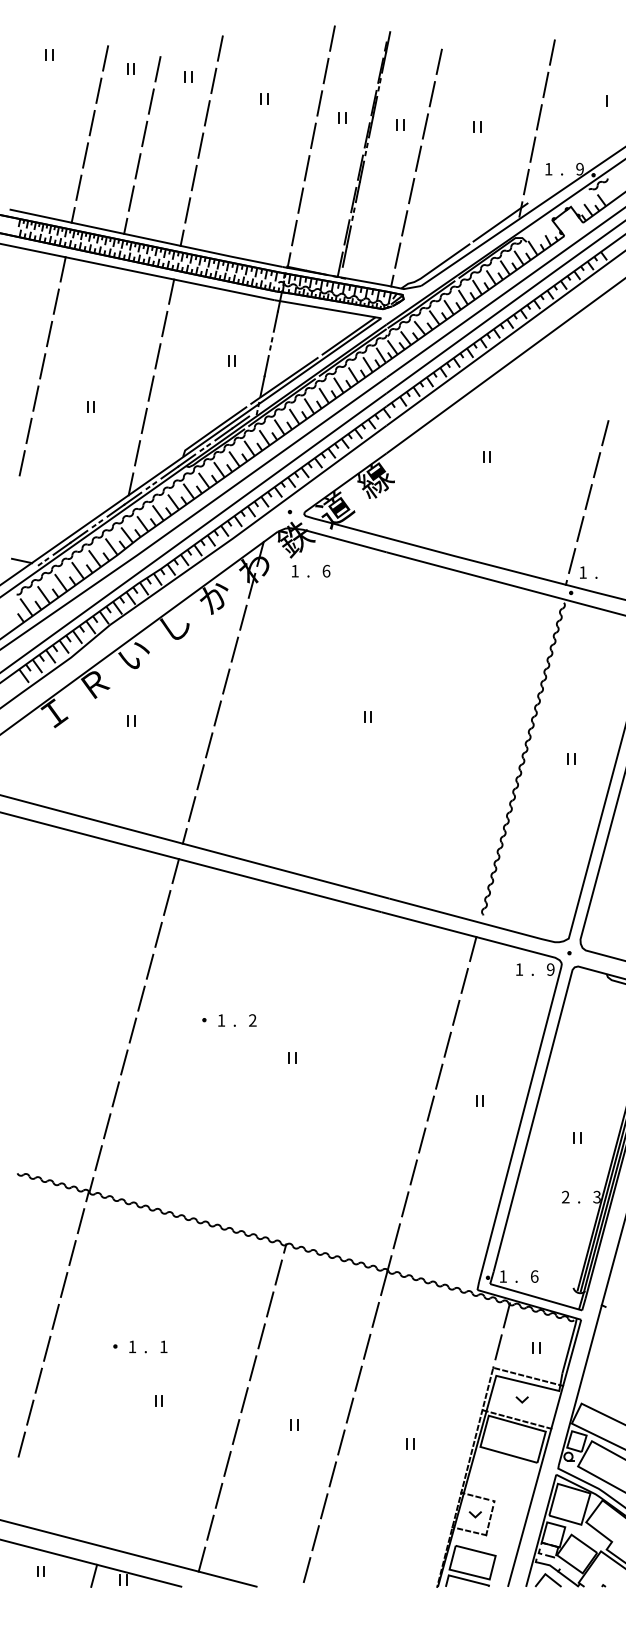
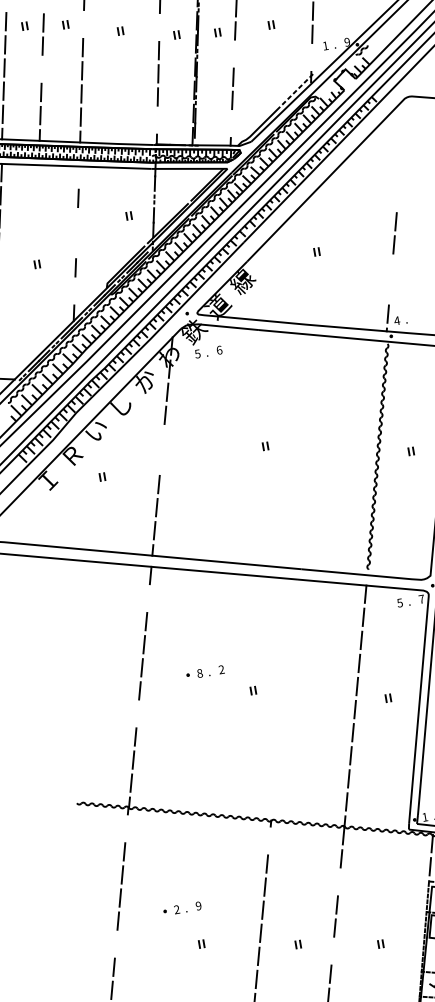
line: (213, 80) -> (83, 24), removed
line: (319, 103) -> (159, 27), removed
line: (144, 133) -> (41, 69), removed
line: (418, 158) -> (234, 53), removed
line: (525, 181) -> (311, 57), removed
line: (500, 222) -> (298, 88), solid -> dashed
line: (294, 232) -> (157, 119), removed
line: (397, 255) -> (231, 123), removed
line: (171, 291) -> (79, 175), removed
line: (157, 356) -> (77, 221), removed
line: (150, 388) -> (76, 244), removed
line: (137, 453) -> (74, 291), removed
line: (588, 497) -> (392, 268), removed
line: (580, 529) -> (390, 291), removed
text: (294, 571) -> (197, 354), 1 -> 5
text: (582, 572) -> (396, 320), 1 -> 4
line: (226, 681) -> (163, 438), removed
line: (217, 713) -> (160, 461), removed
line: (166, 902) -> (148, 598), removed
text: (519, 969) -> (400, 602), 1 -> 5
text: (550, 969) -> (421, 599), 9 -> 7
text: (221, 1020) -> (200, 673), 1 -> 8
line: (124, 1062) -> (137, 713), removed
line: (80, 1221) -> (126, 829), removed
line: (278, 1272) -> (269, 840), removed
text: (132, 1346) -> (176, 909), 1 -> 2
text: (163, 1346) -> (198, 905), 1 -> 9
line: (366, 1346) -> (338, 881), removed
line: (38, 1380) -> (115, 944), removed
line: (341, 1442) -> (332, 951), removed

